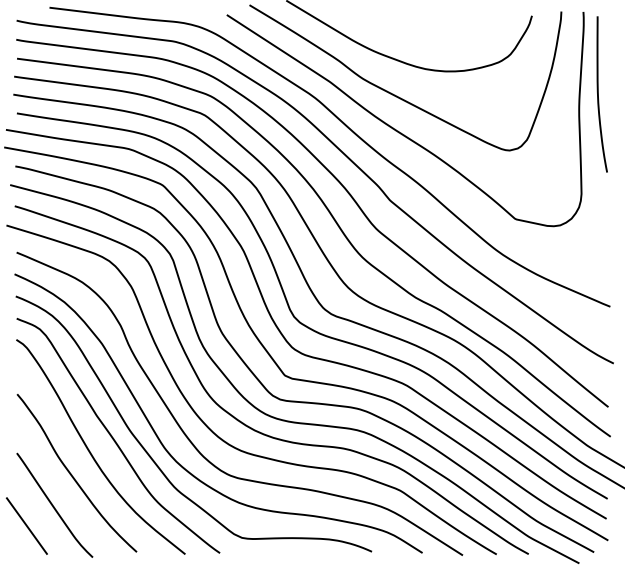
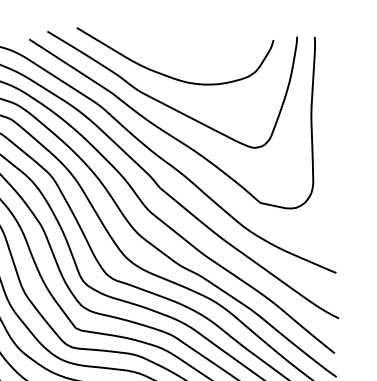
curve: (598, 94) -> (326, 103), removed

